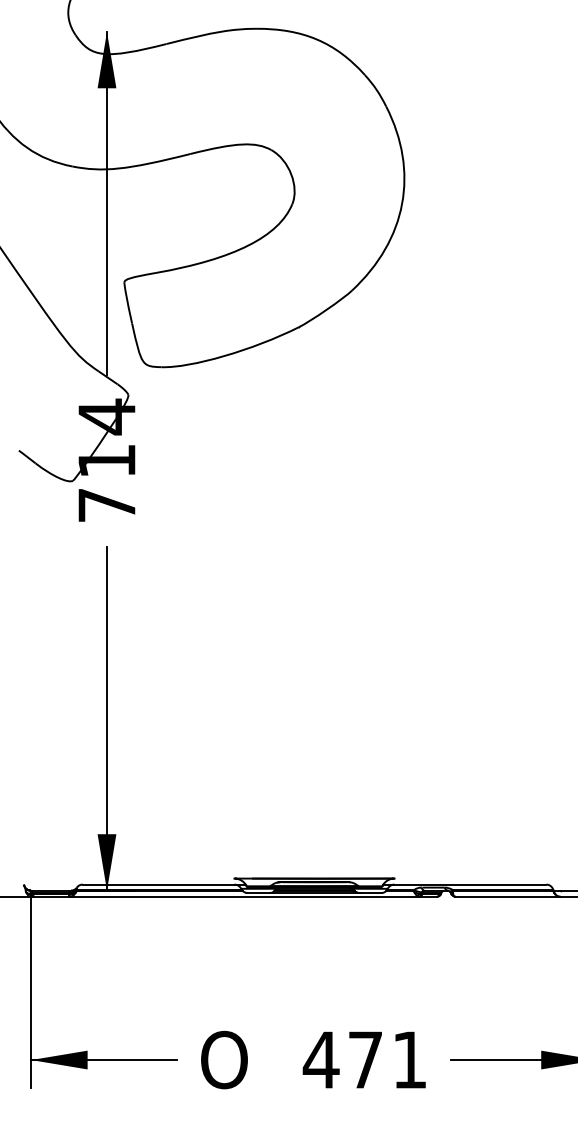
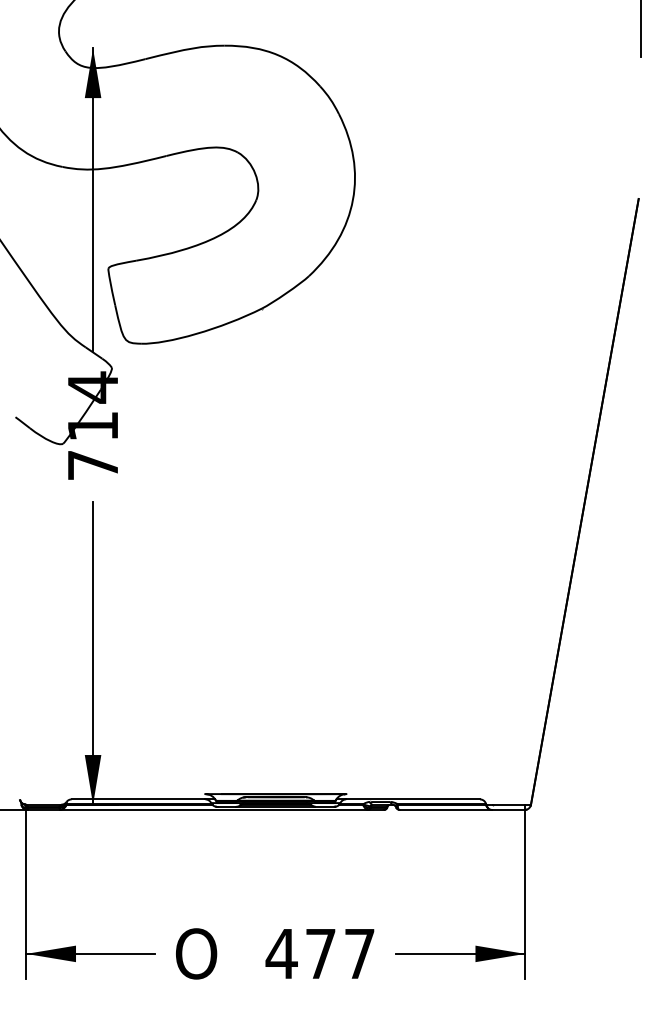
text: (409, 1059) -> (359, 953), 471 -> 477

